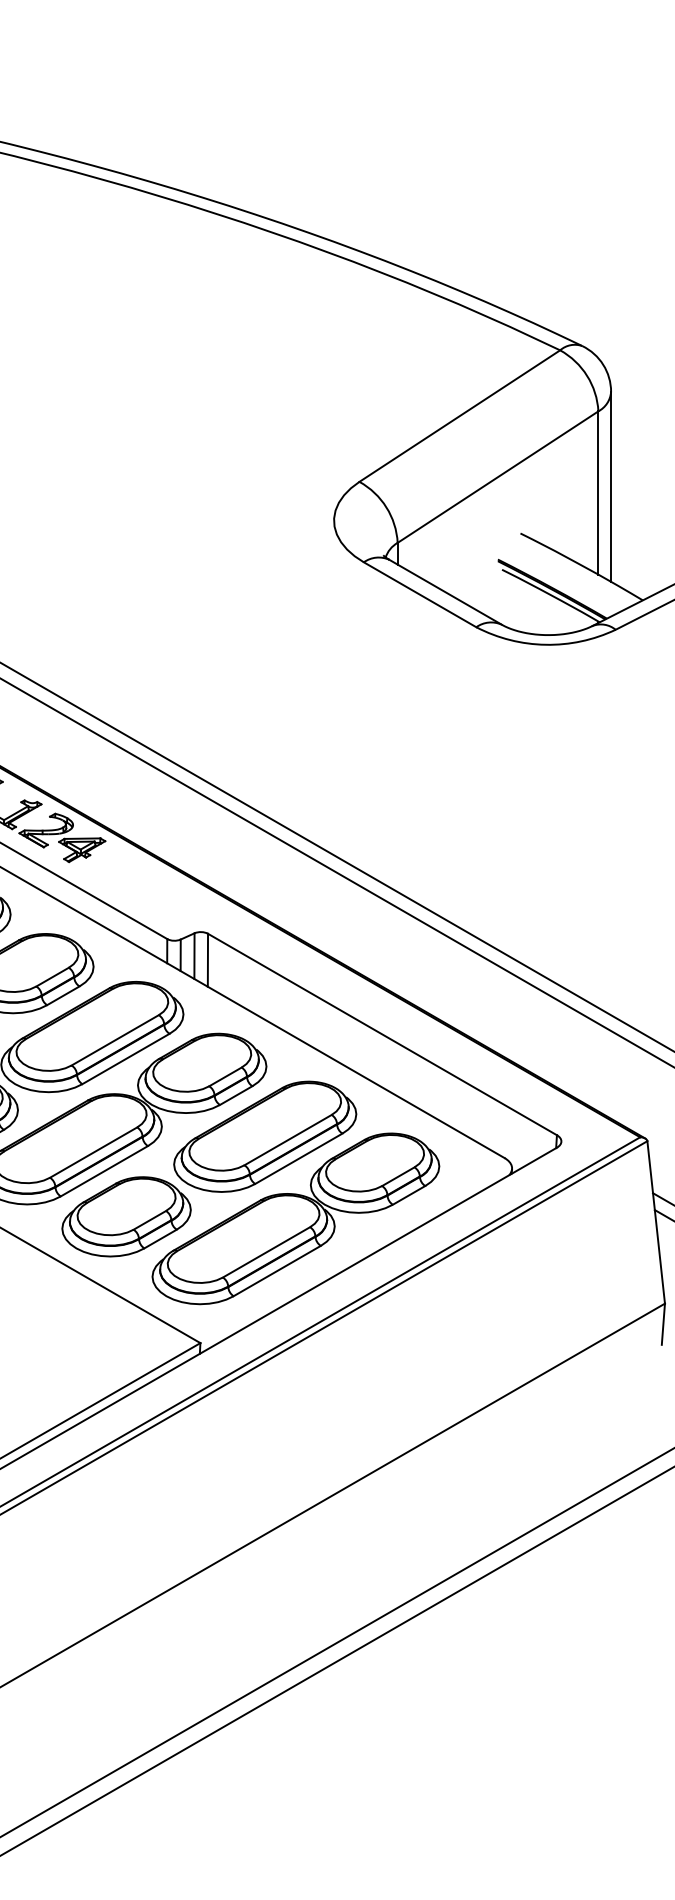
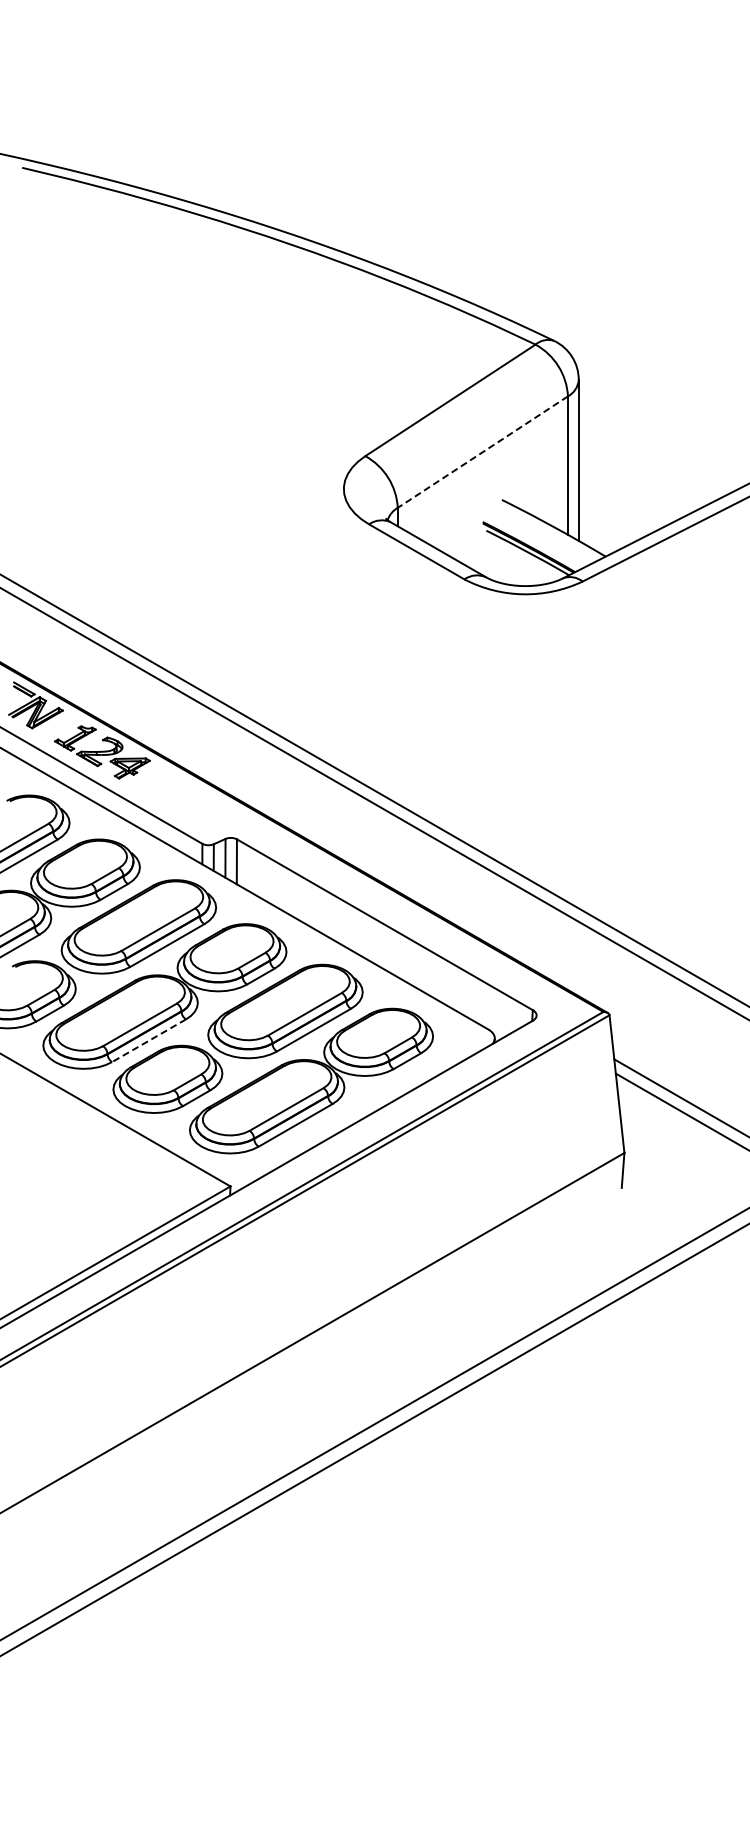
line: (497, 477) -> (482, 452), solid -> dashed
line: (104, 1170) -> (149, 1040), solid -> dashed

